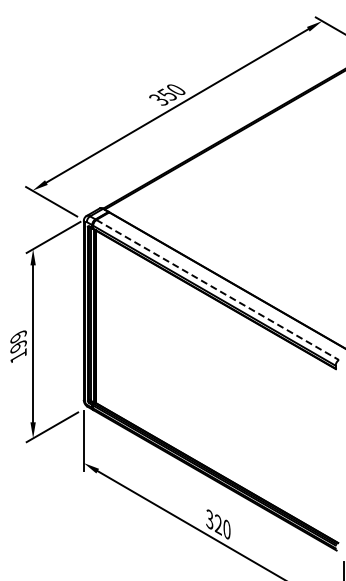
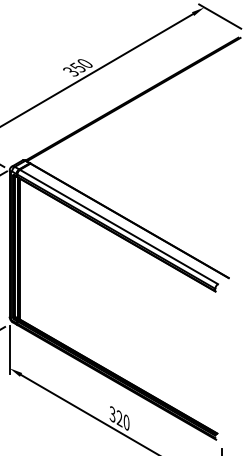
line: (218, 290) -> (119, 227), dashed -> solid

